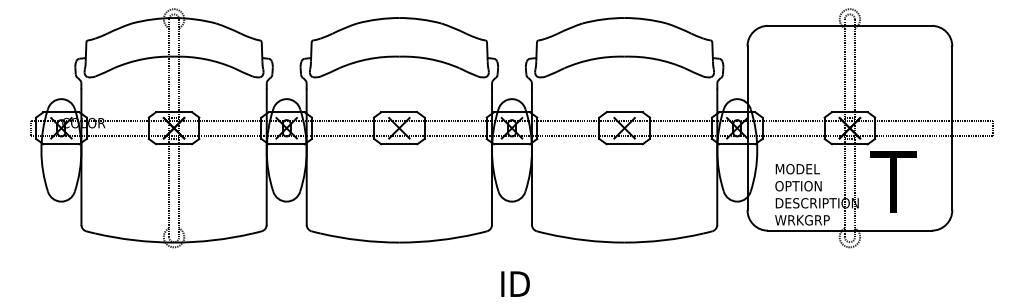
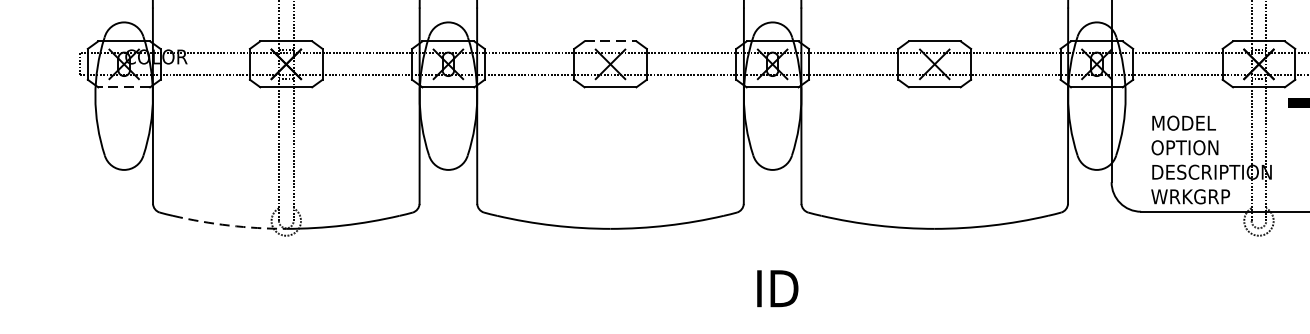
line: (399, 112) -> (610, 41), solid -> dashed
line: (60, 144) -> (122, 87), solid -> dashed
arc: (134, 240) -> (229, 225), solid -> dashed

